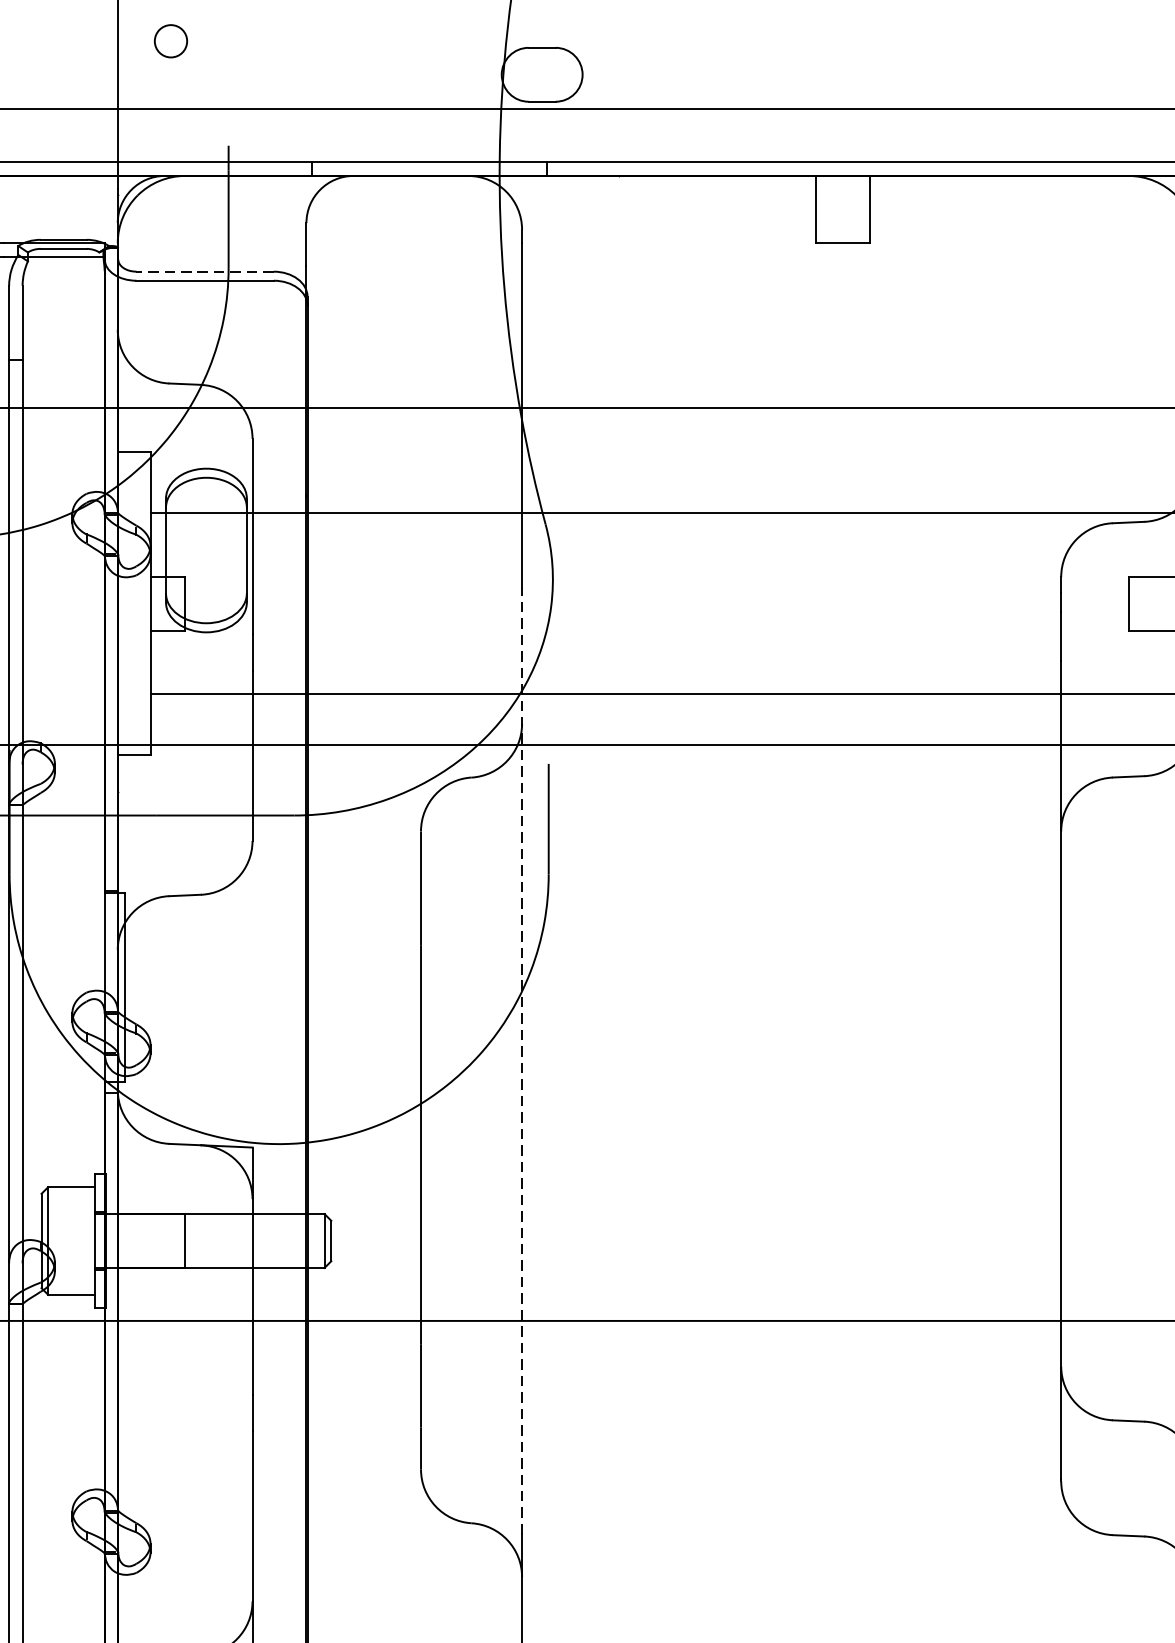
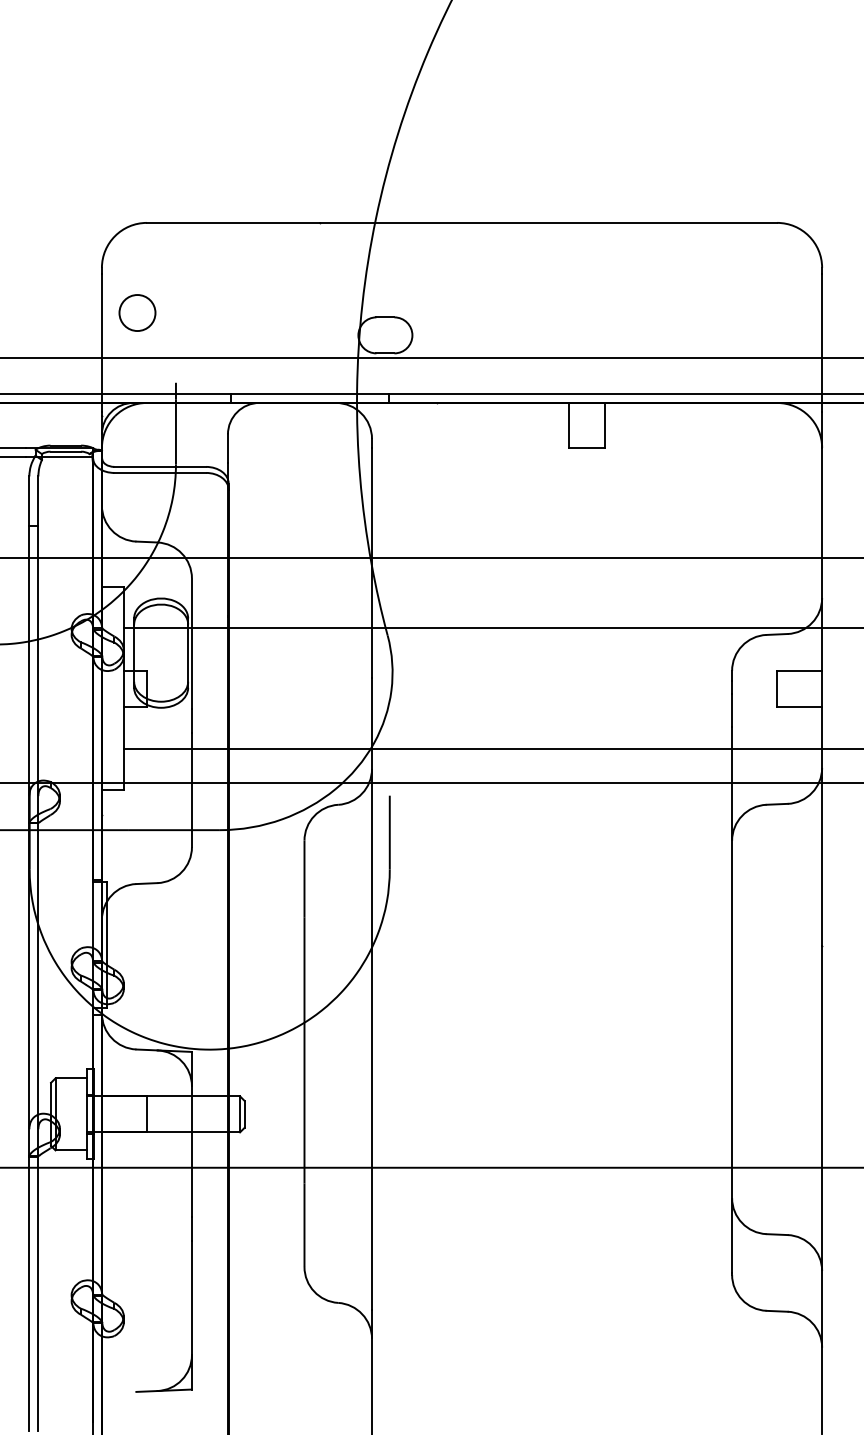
circle: (171, 40) -> (137, 312), size x1.67
line: (205, 271) -> (160, 466), dashed -> solid
line: (522, 1061) -> (372, 994), dashed -> solid

